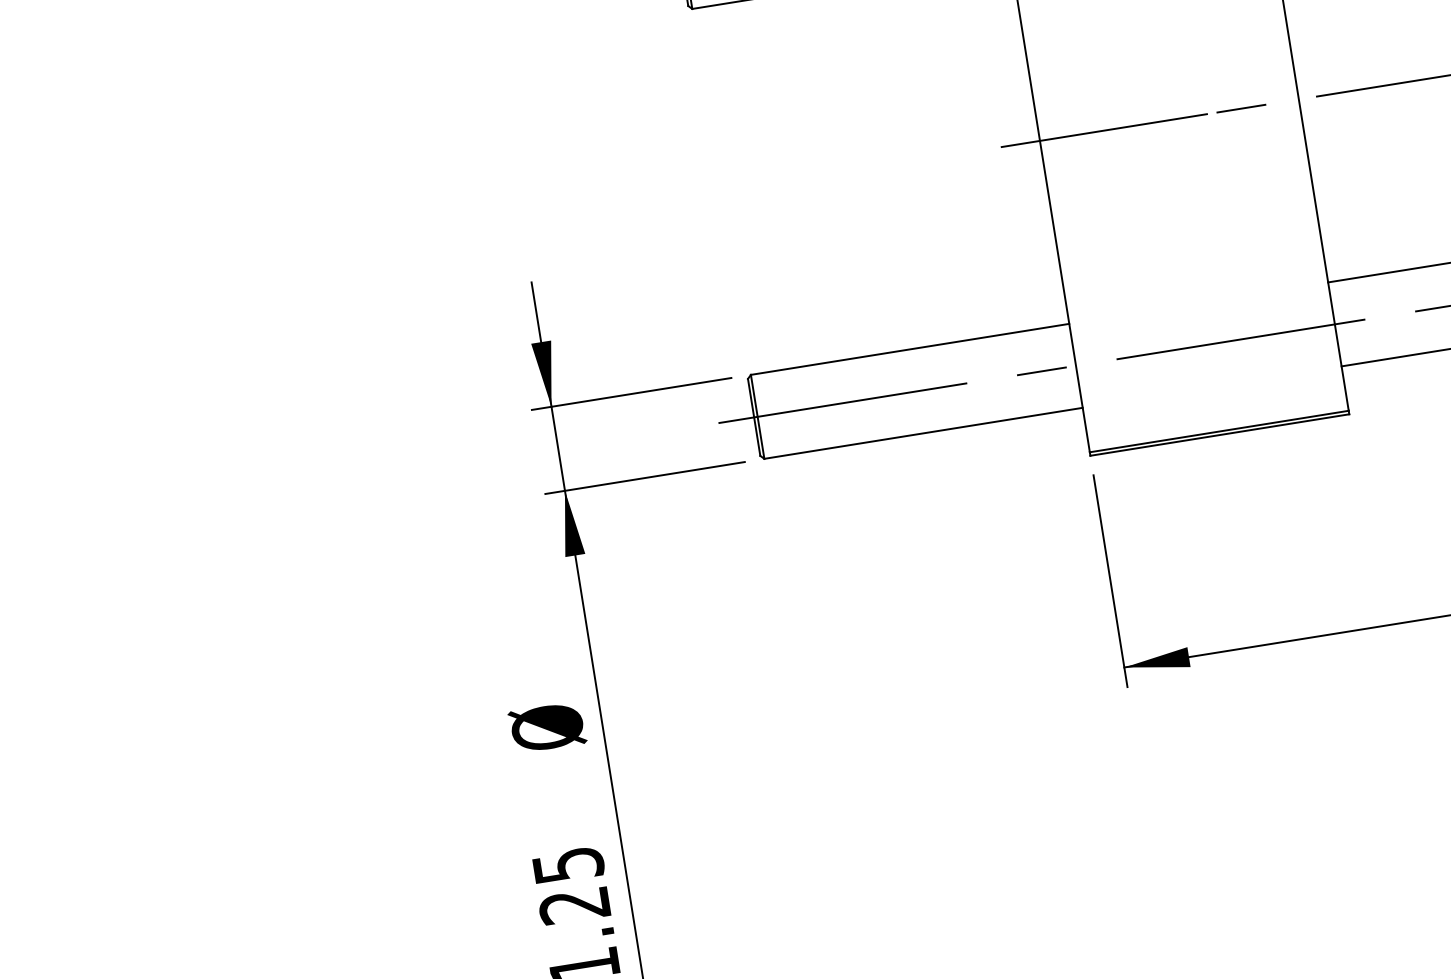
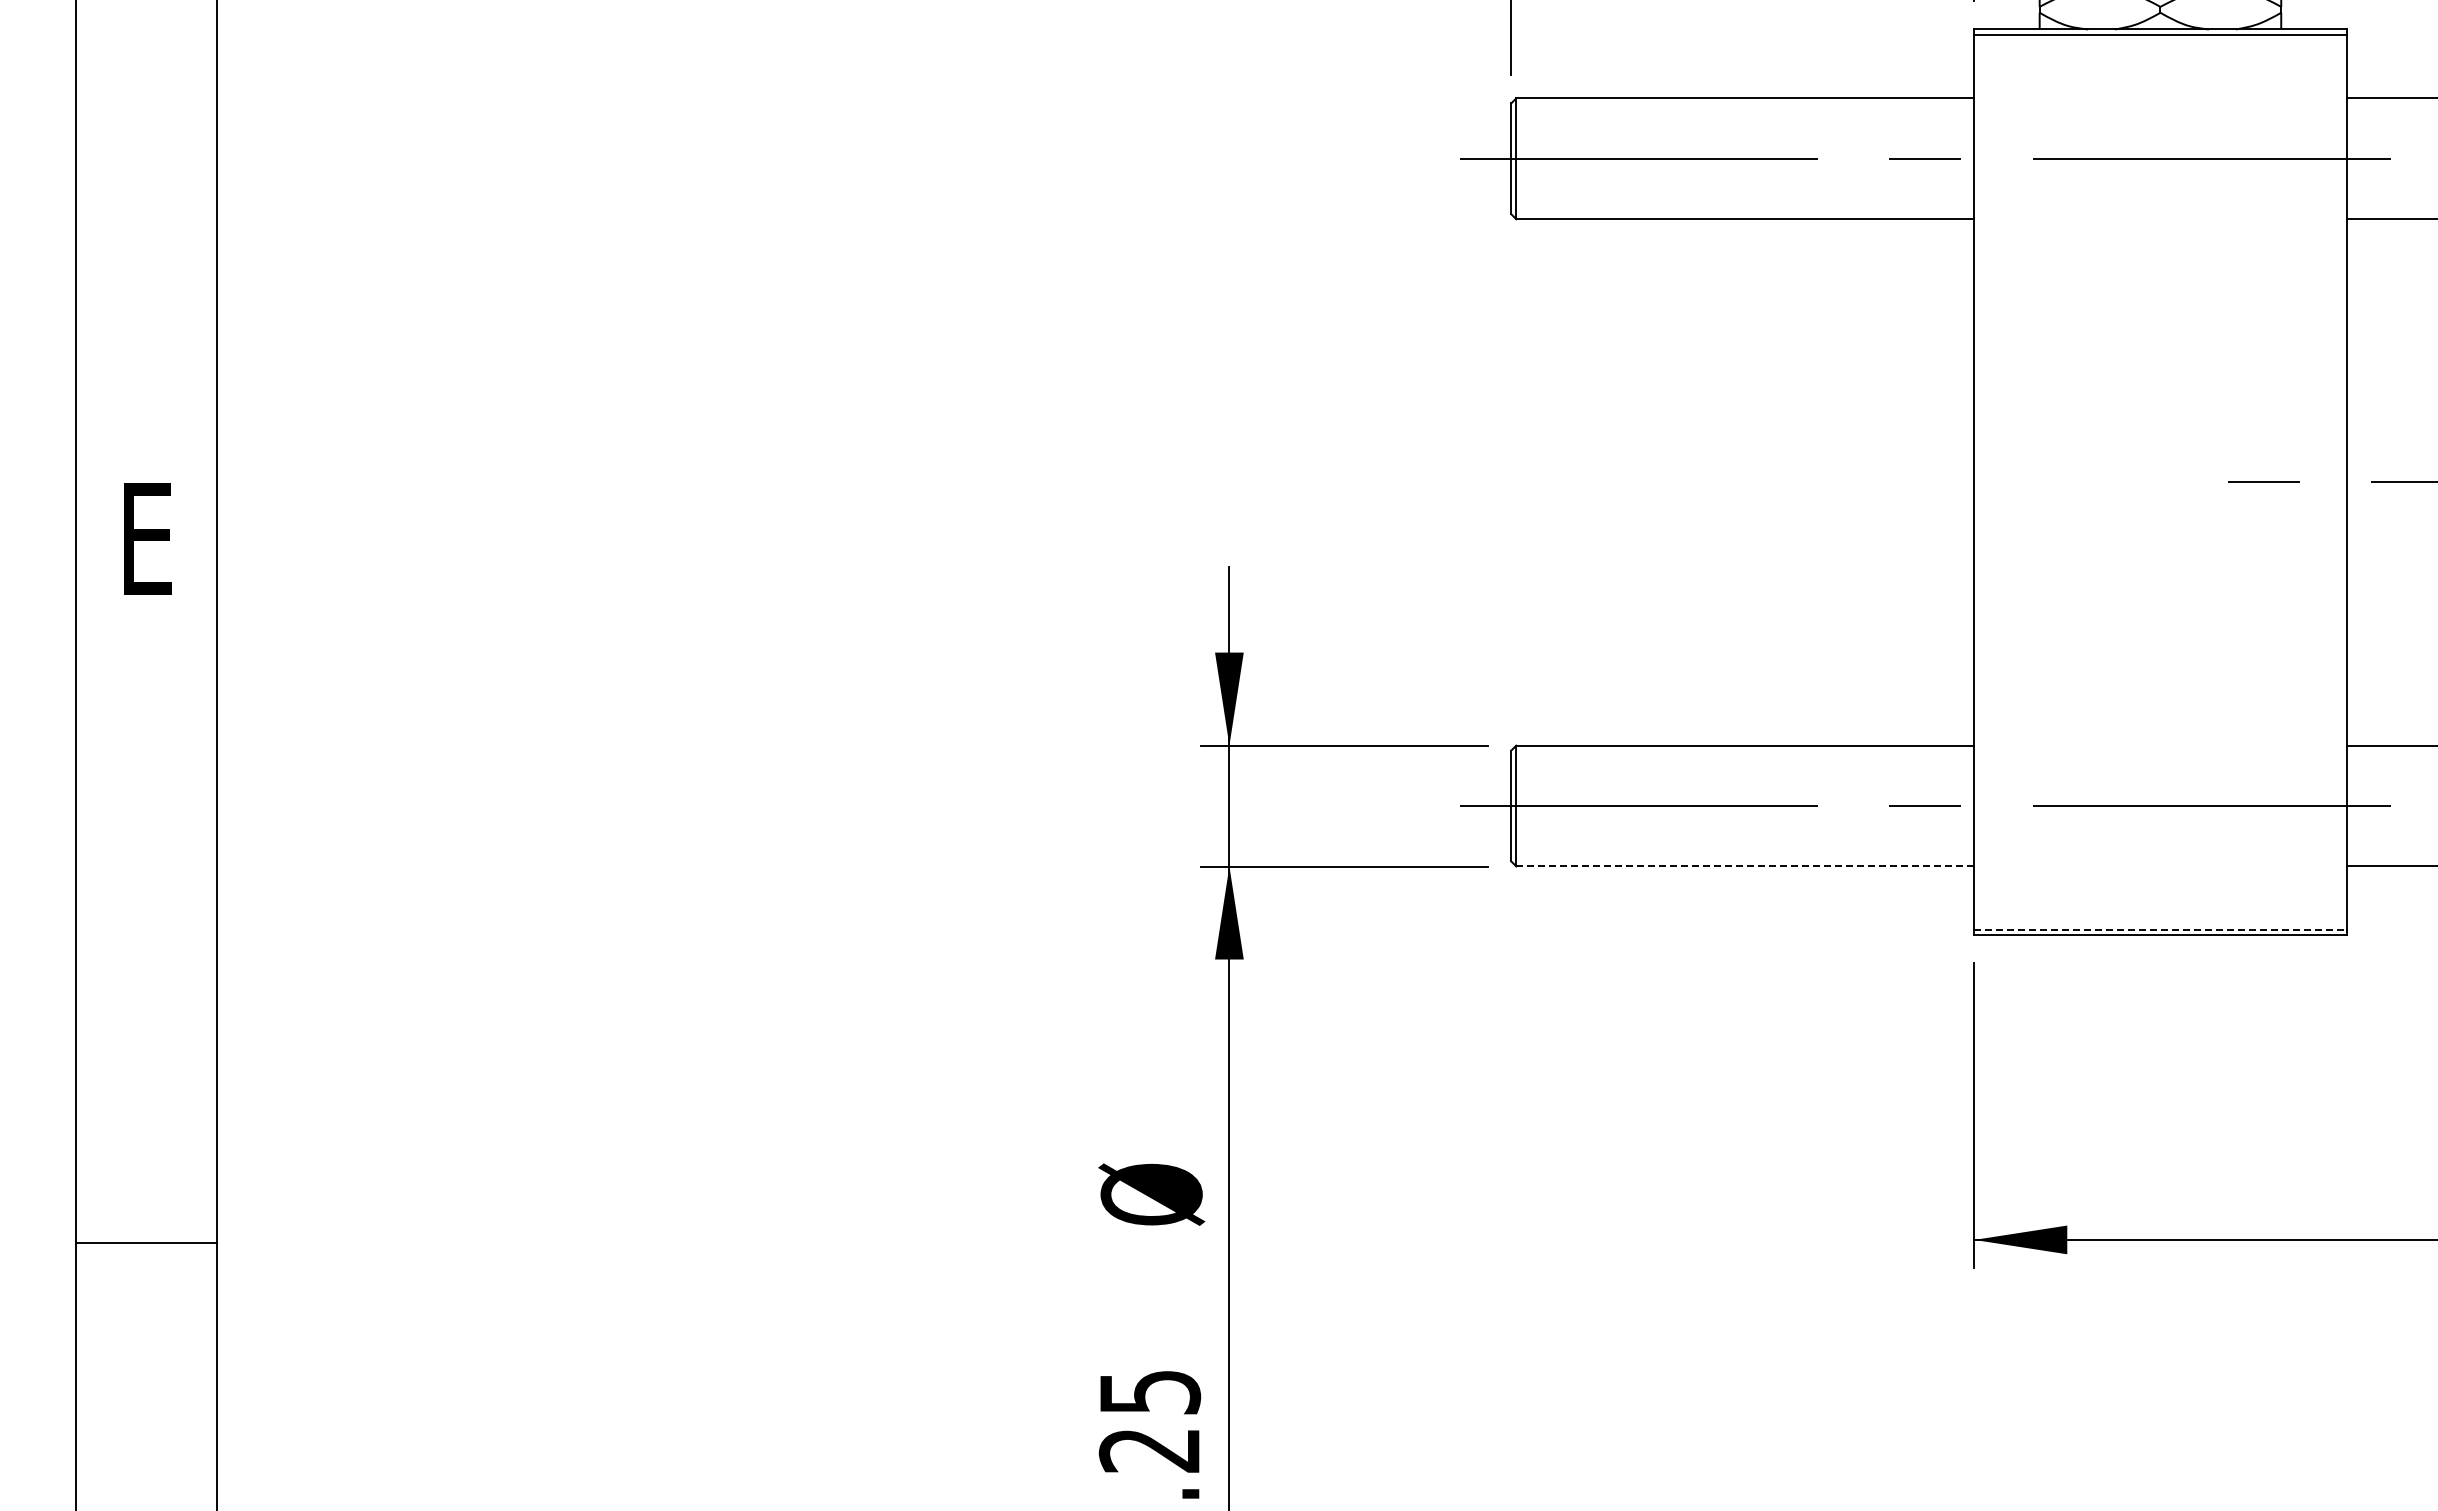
line: (1104, 130) -> (2066, 482), removed
line: (1219, 431) -> (2160, 930), solid -> dashed
line: (923, 433) -> (1745, 866), solid -> dashed

